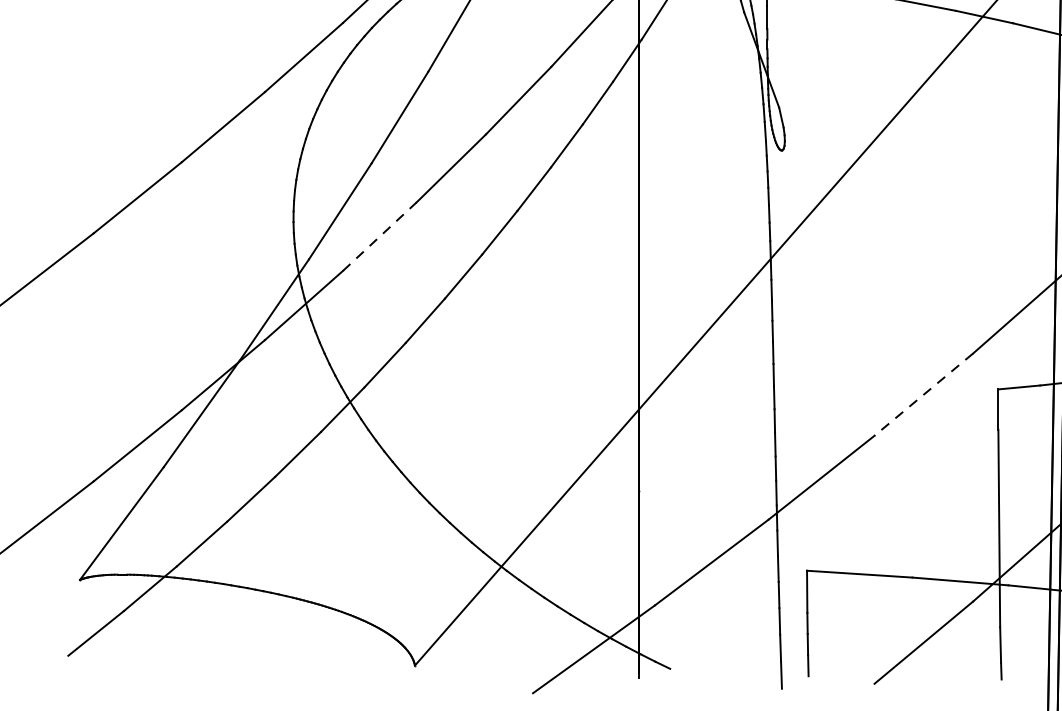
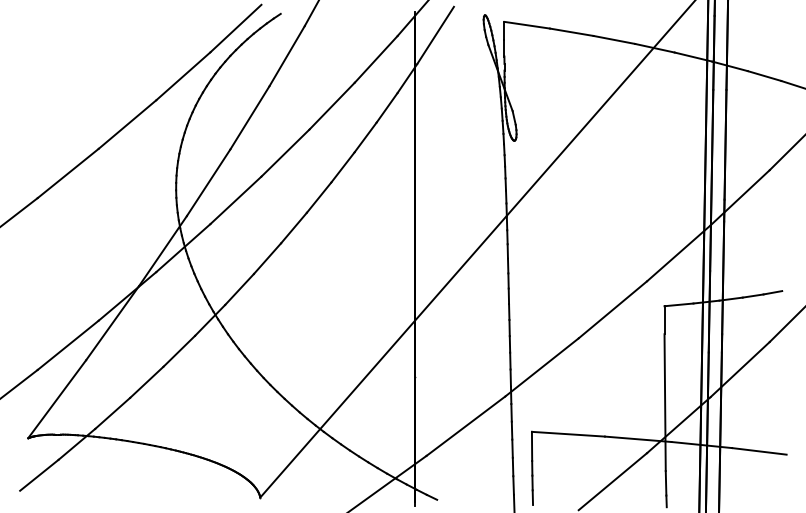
line: (379, 236) -> (235, 200), dashed -> solid
line: (923, 395) -> (612, 310), dashed -> solid

